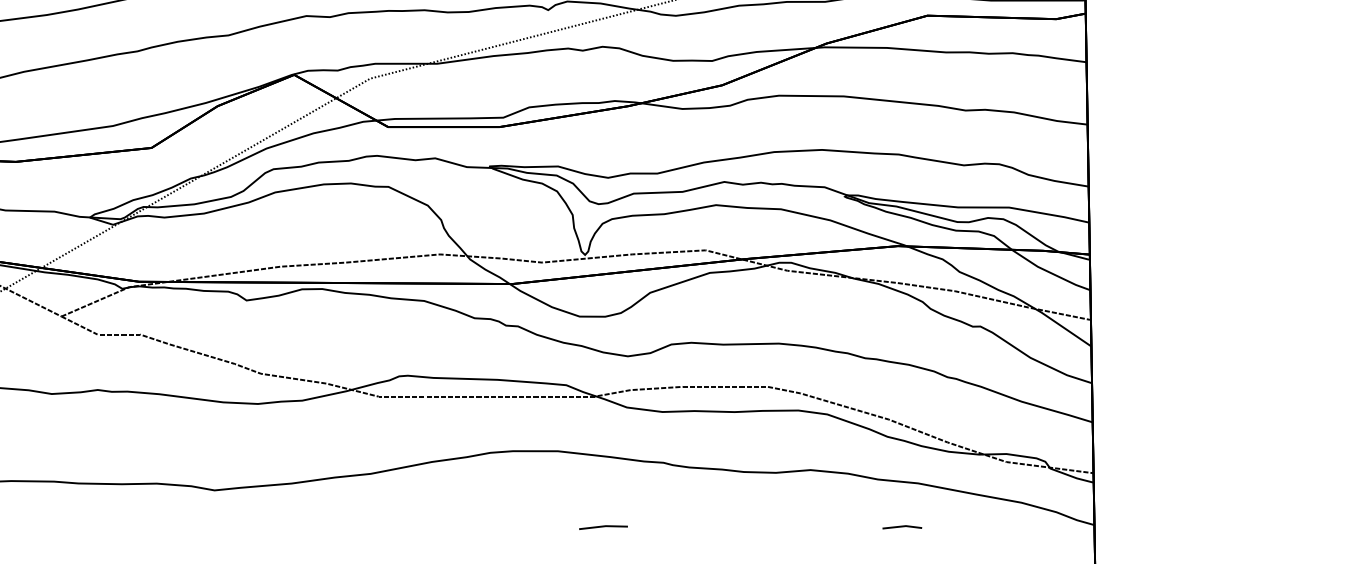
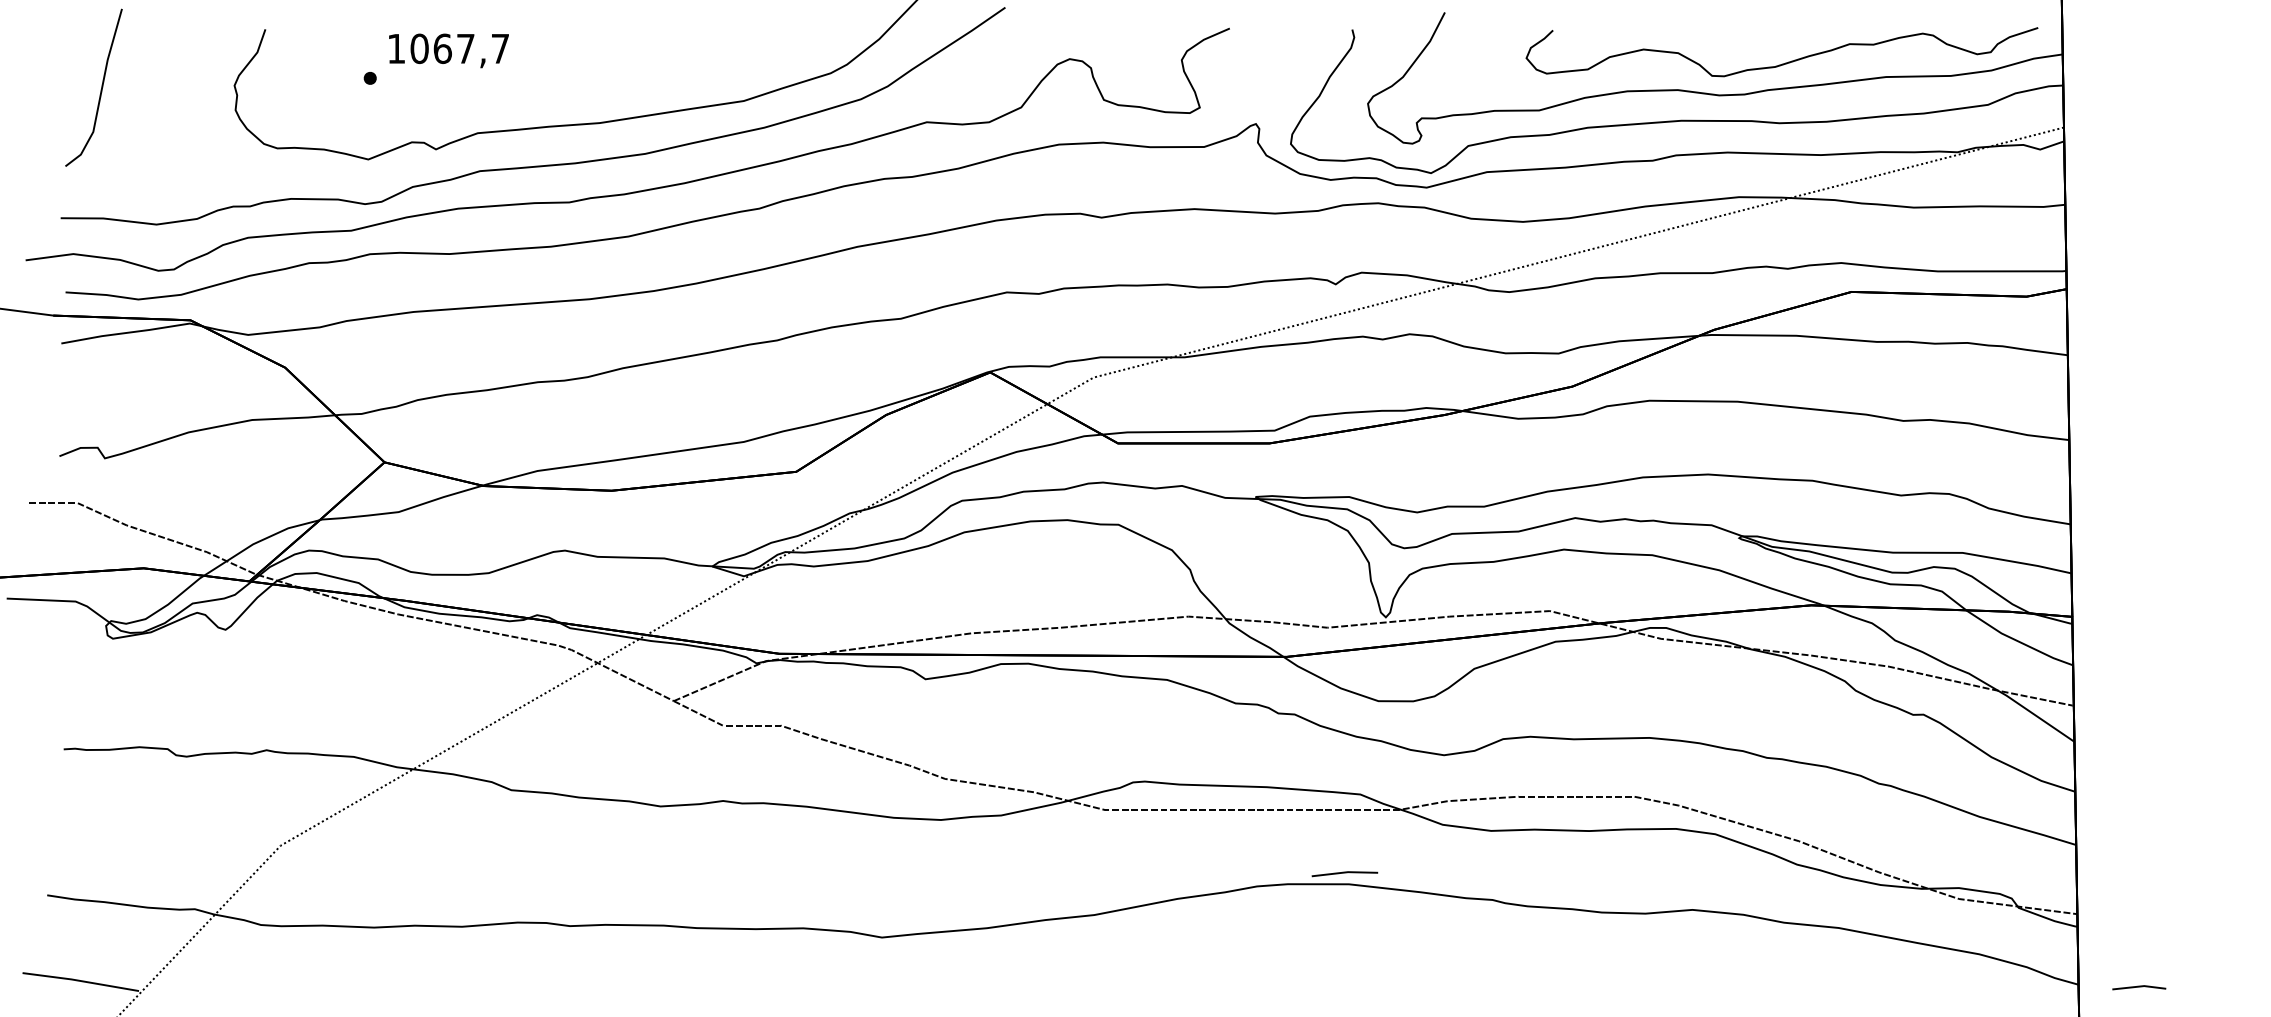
line: (603, 527) -> (1344, 873), moved
line: (902, 527) -> (2139, 987), moved

